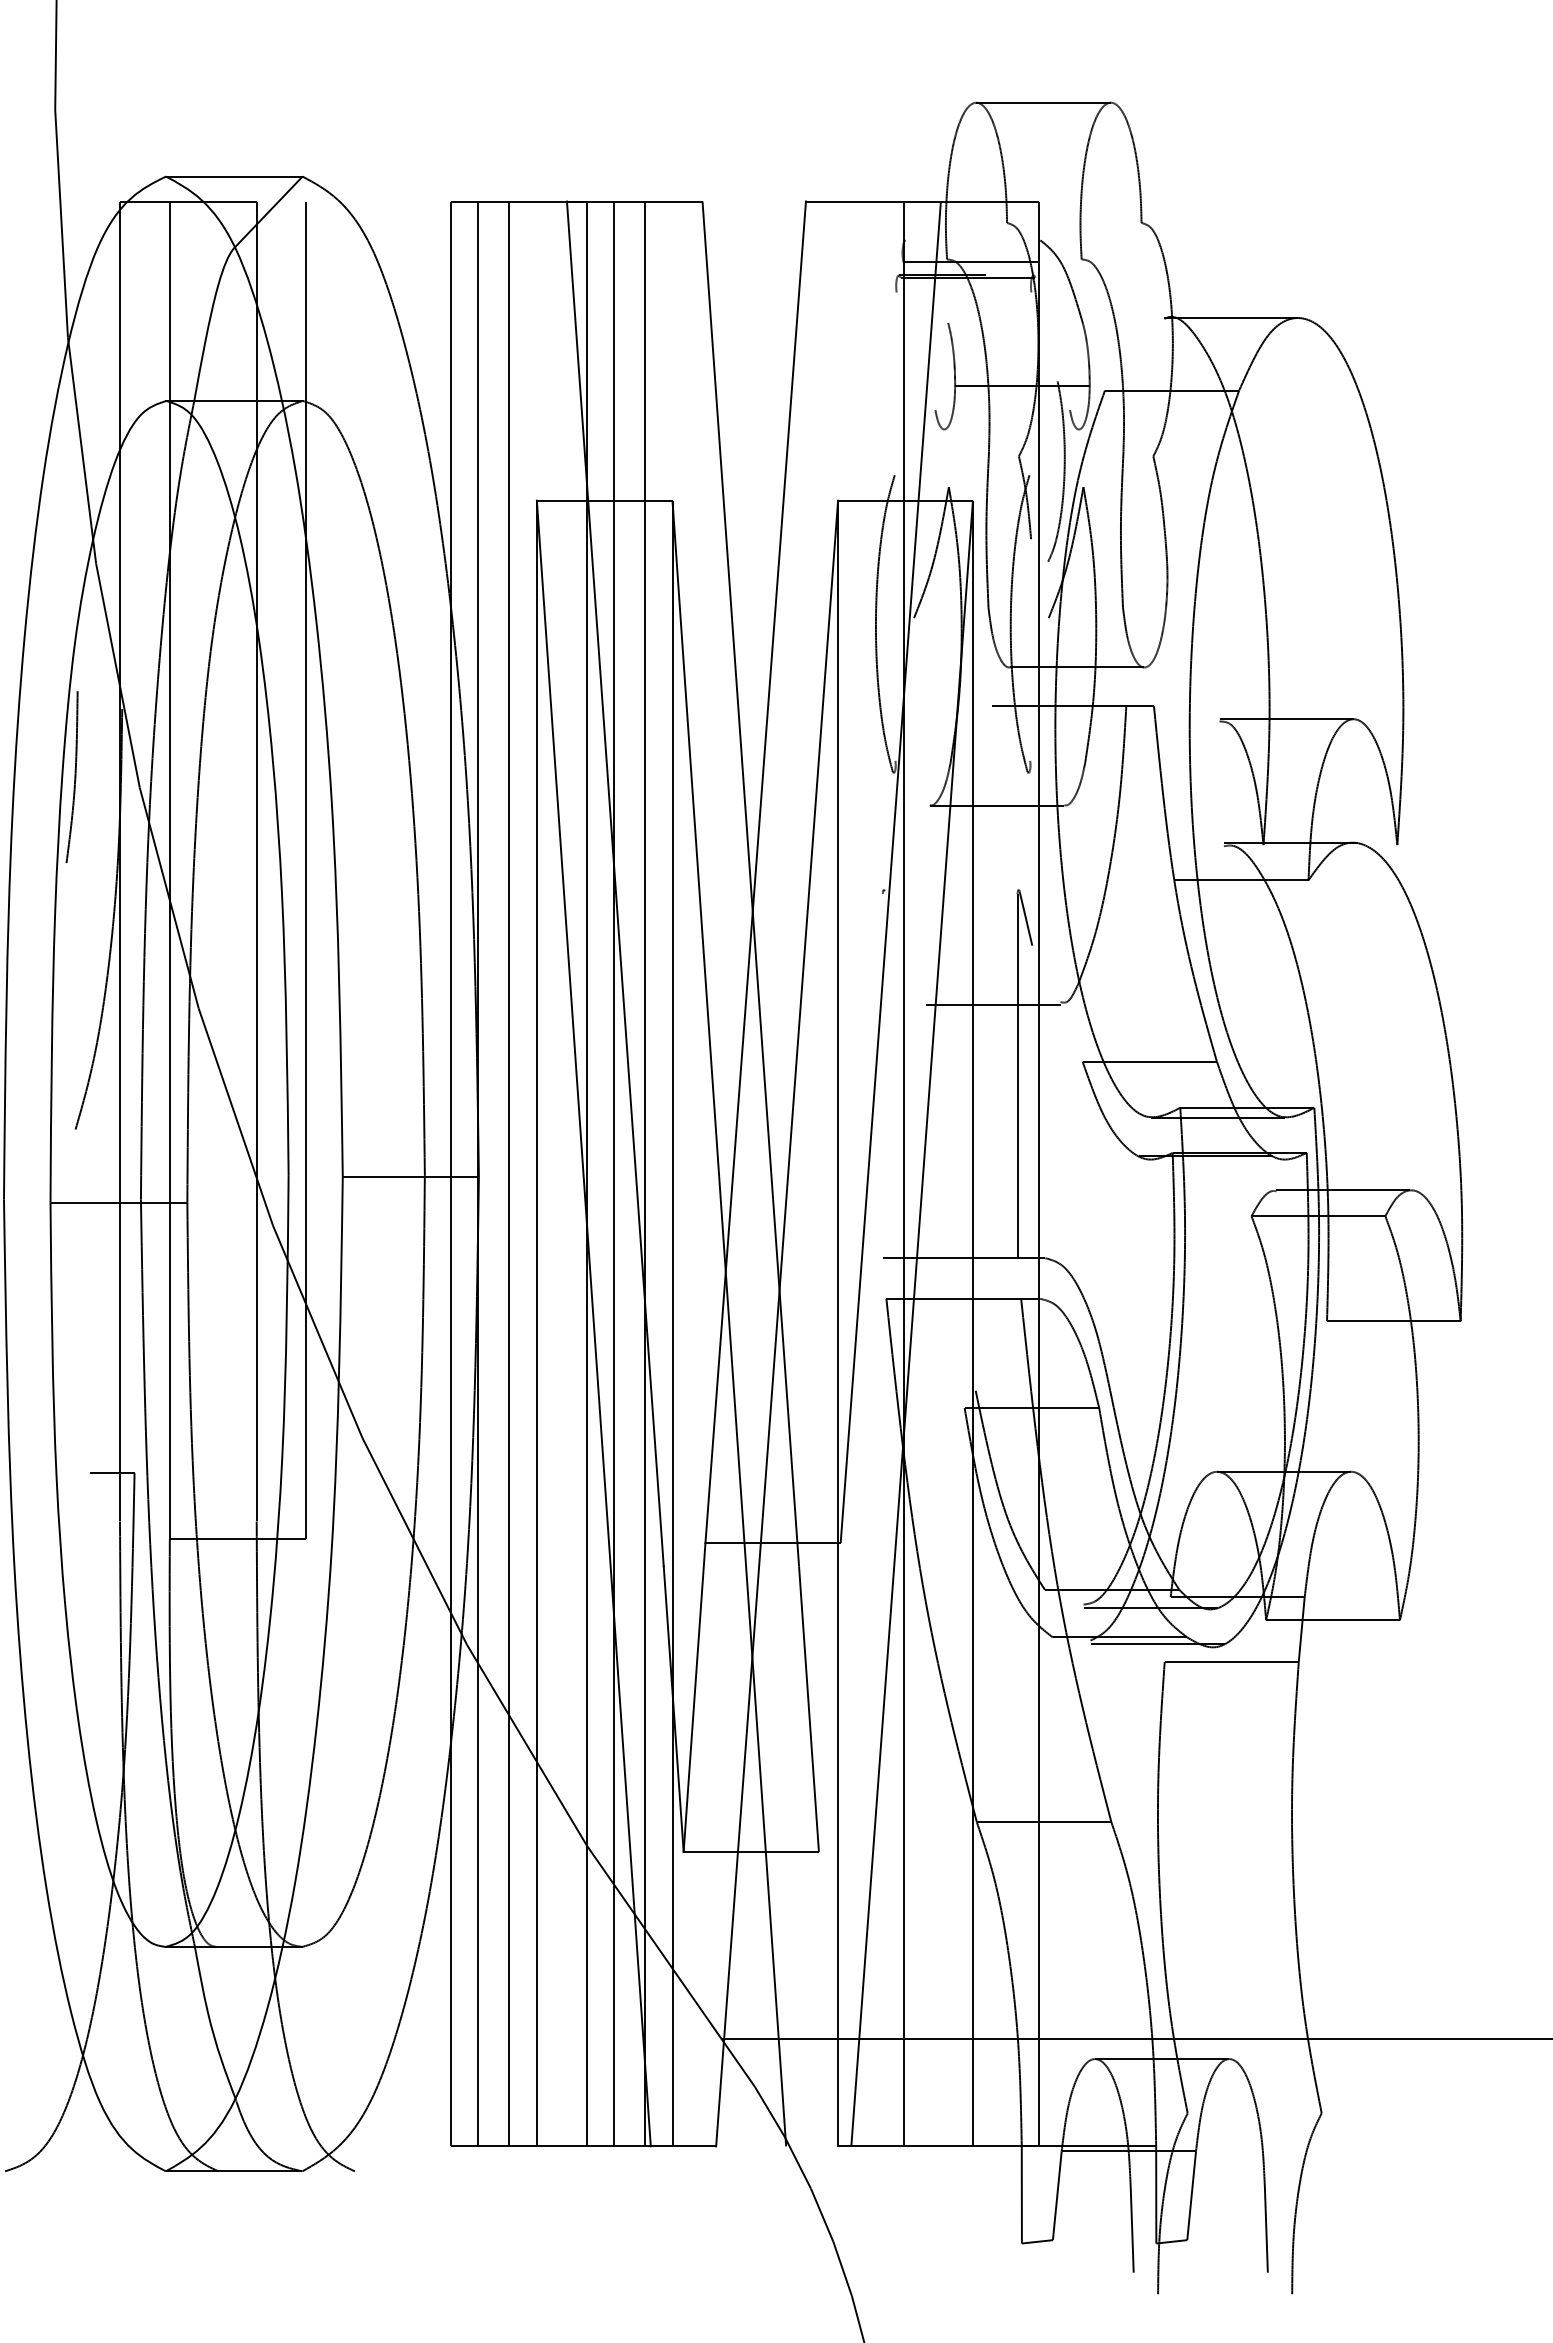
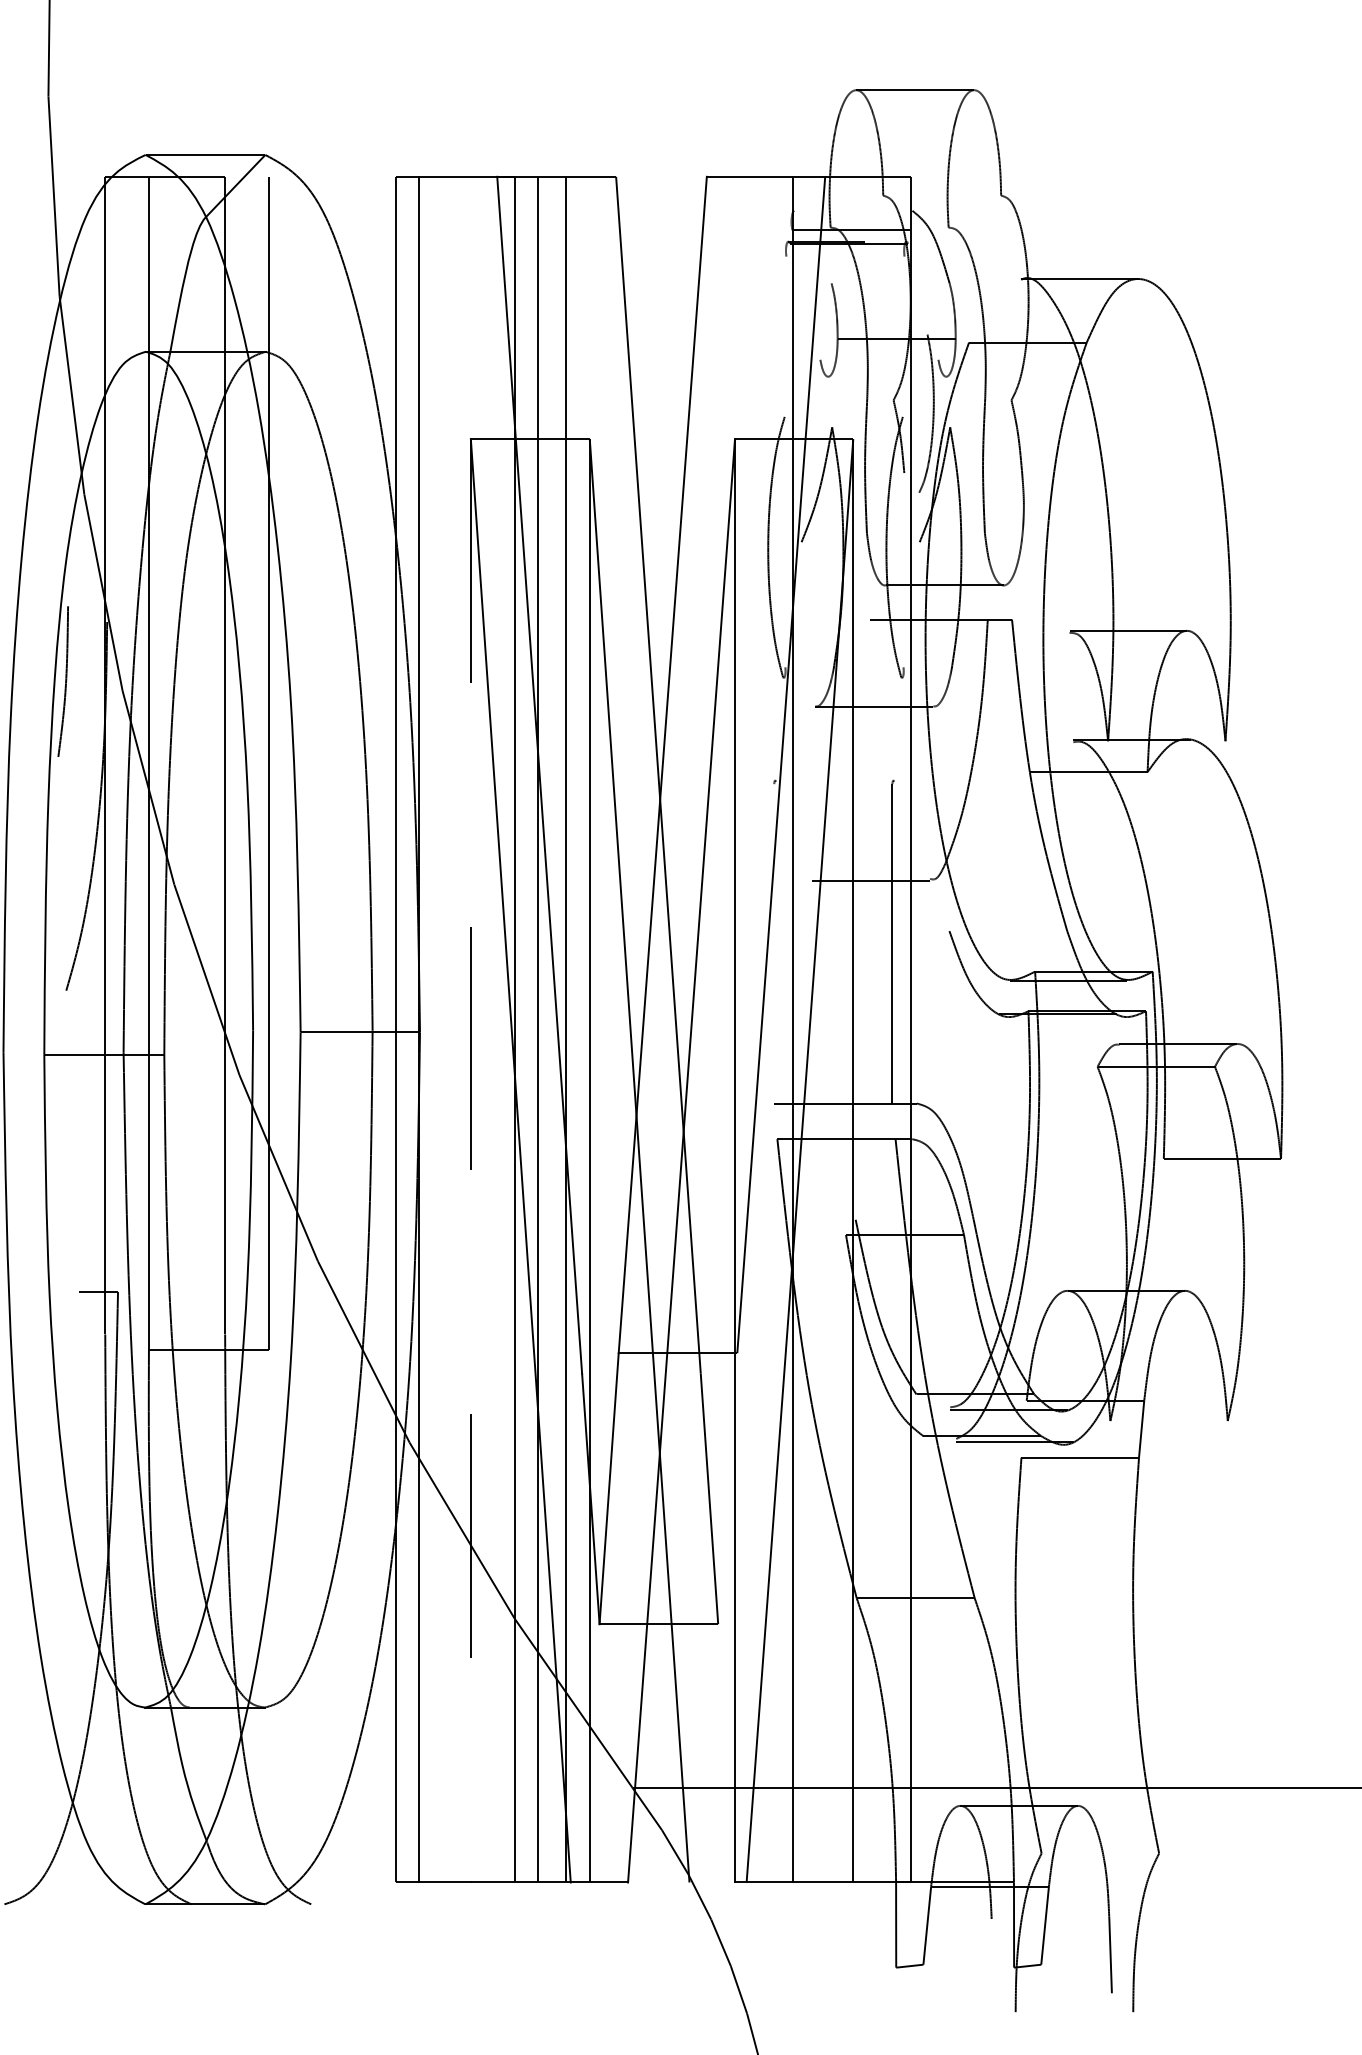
line: (1025, 918) -> (899, 805), removed
line: (1149, 1061) -> (1008, 931), removed
line: (509, 1173) -> (446, 1029), removed
line: (536, 1323) -> (470, 1160), solid -> dashed
line: (1332, 1620) -> (1168, 1421), removed
line: (1131, 2230) -> (992, 1956), removed

